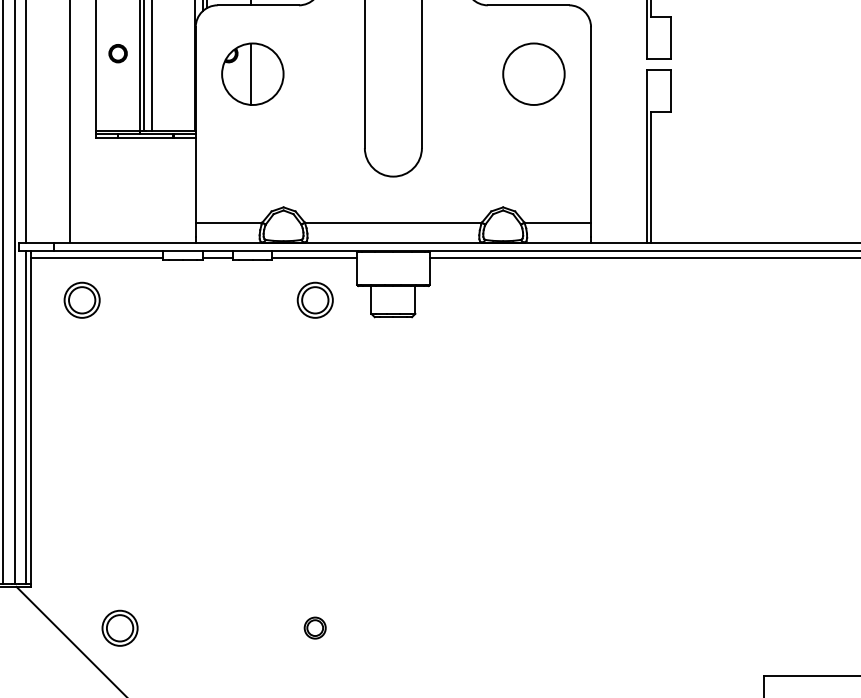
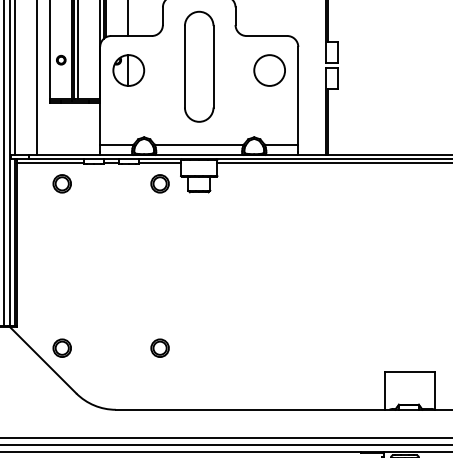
part: (80, 299) -> (61, 183), moved
part: (314, 626) -> (159, 347), size x1.67

